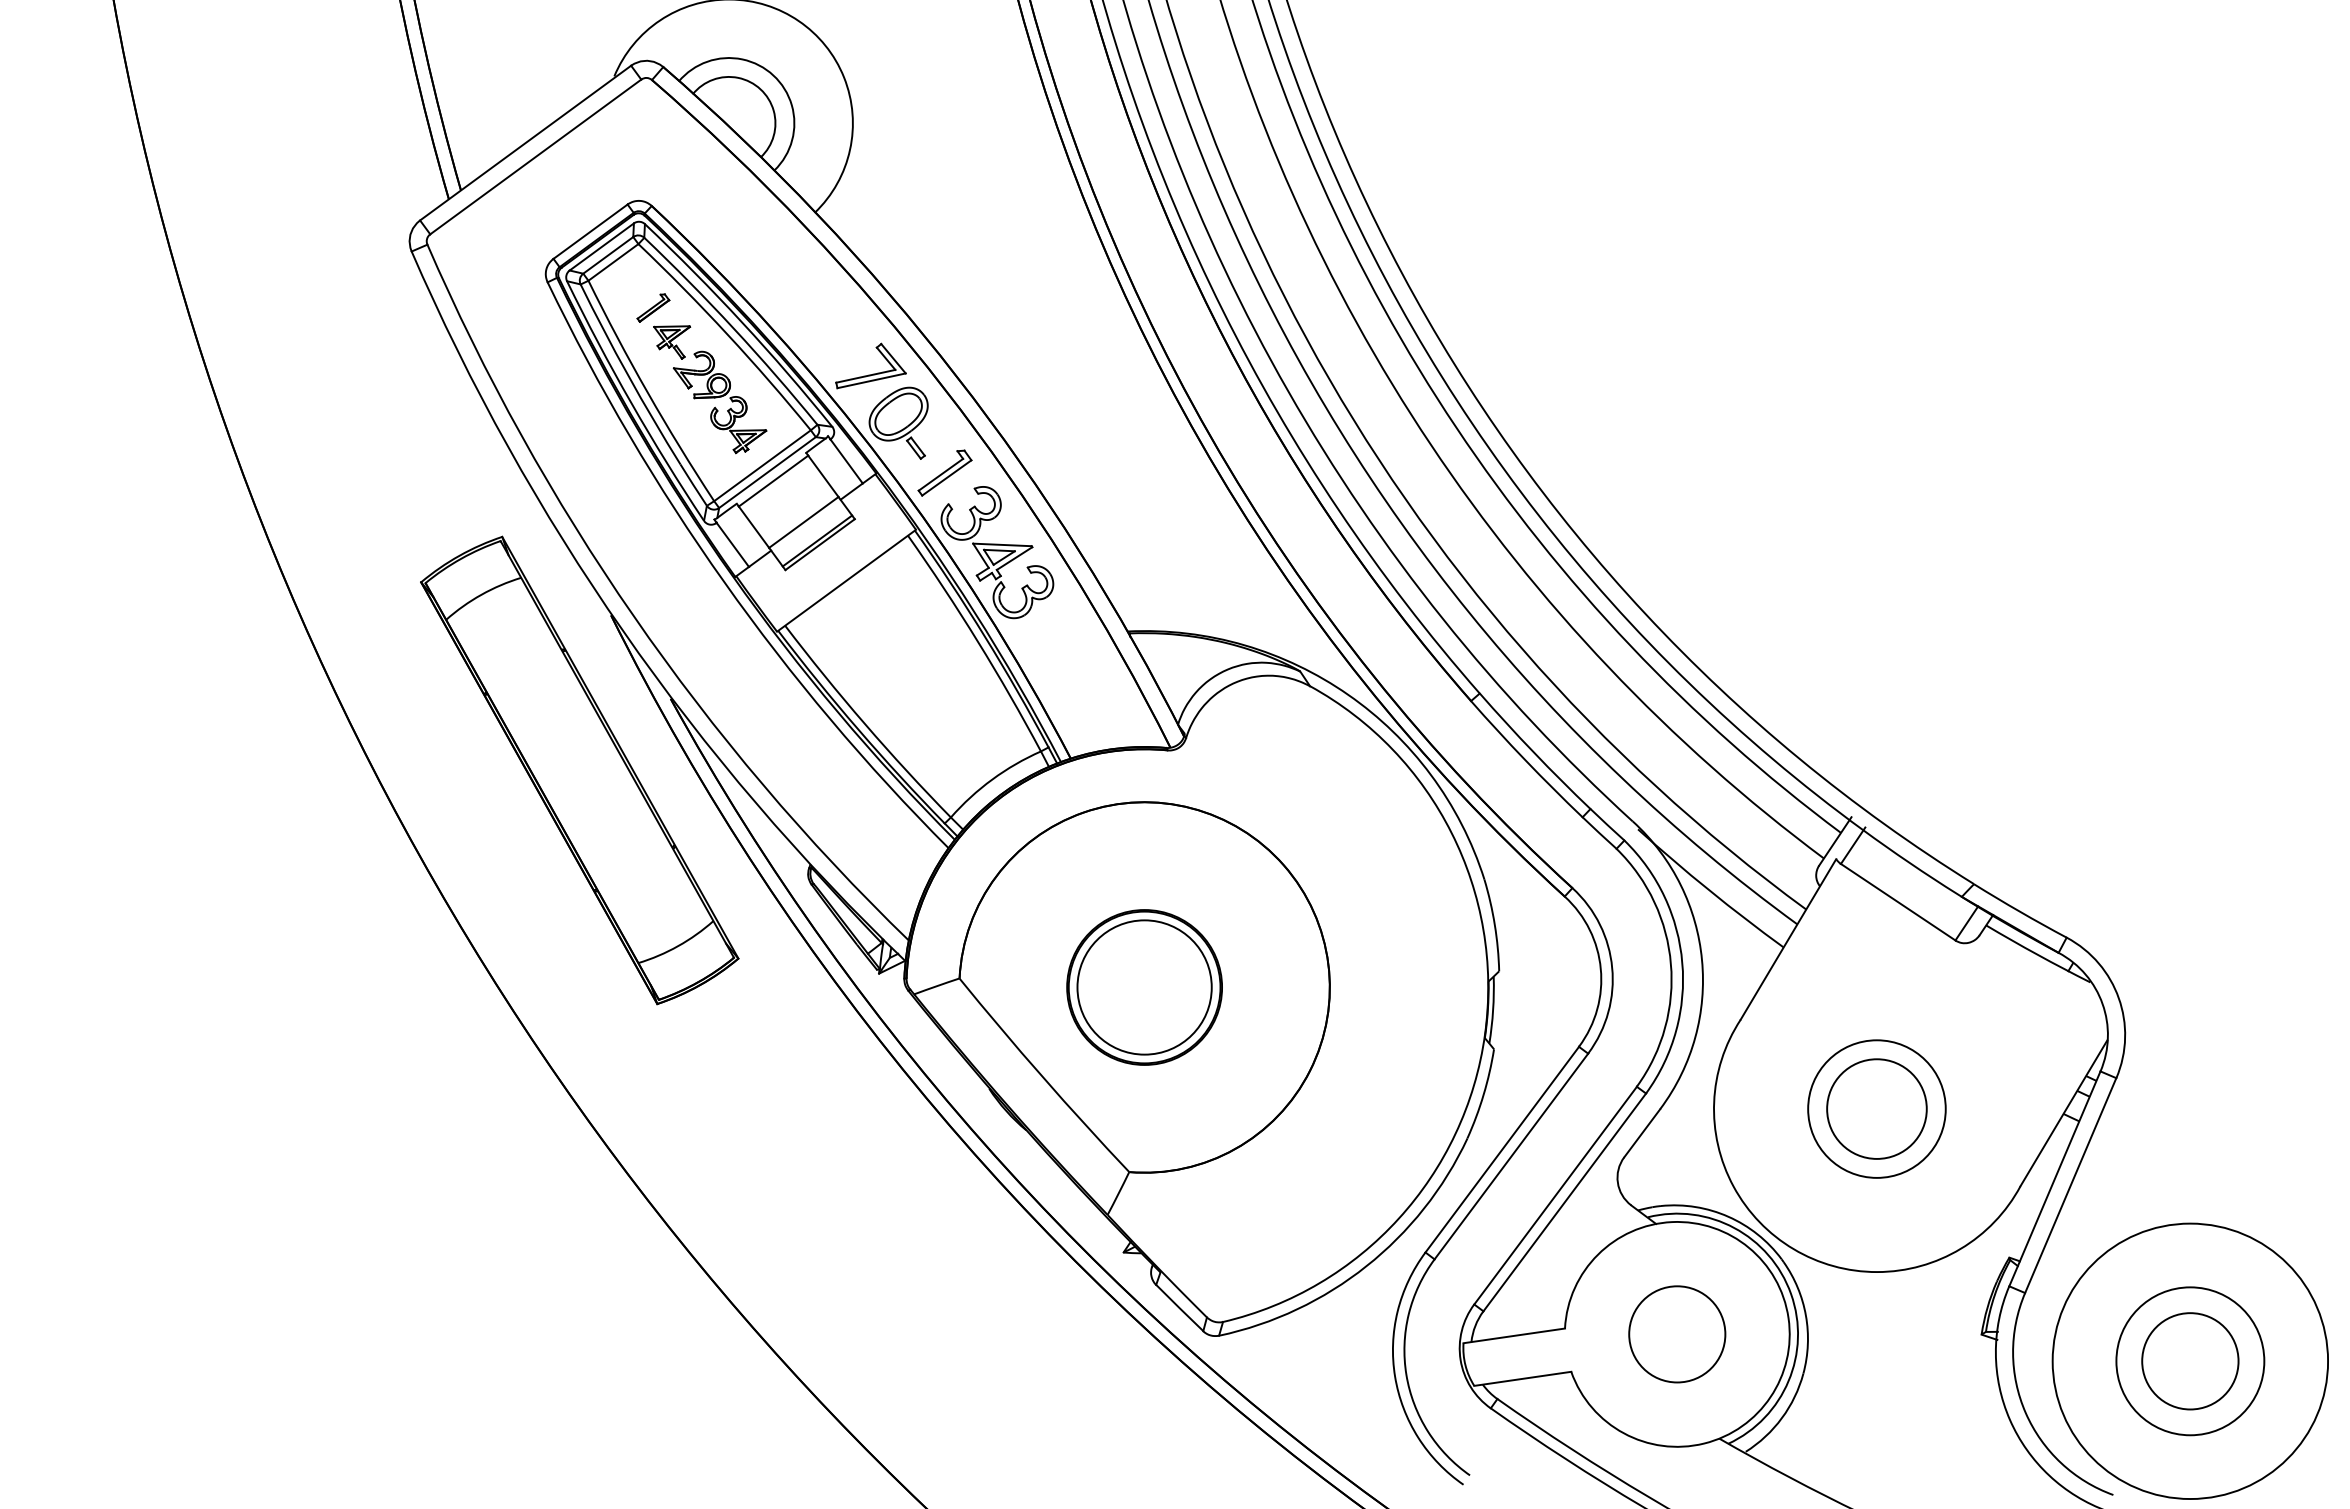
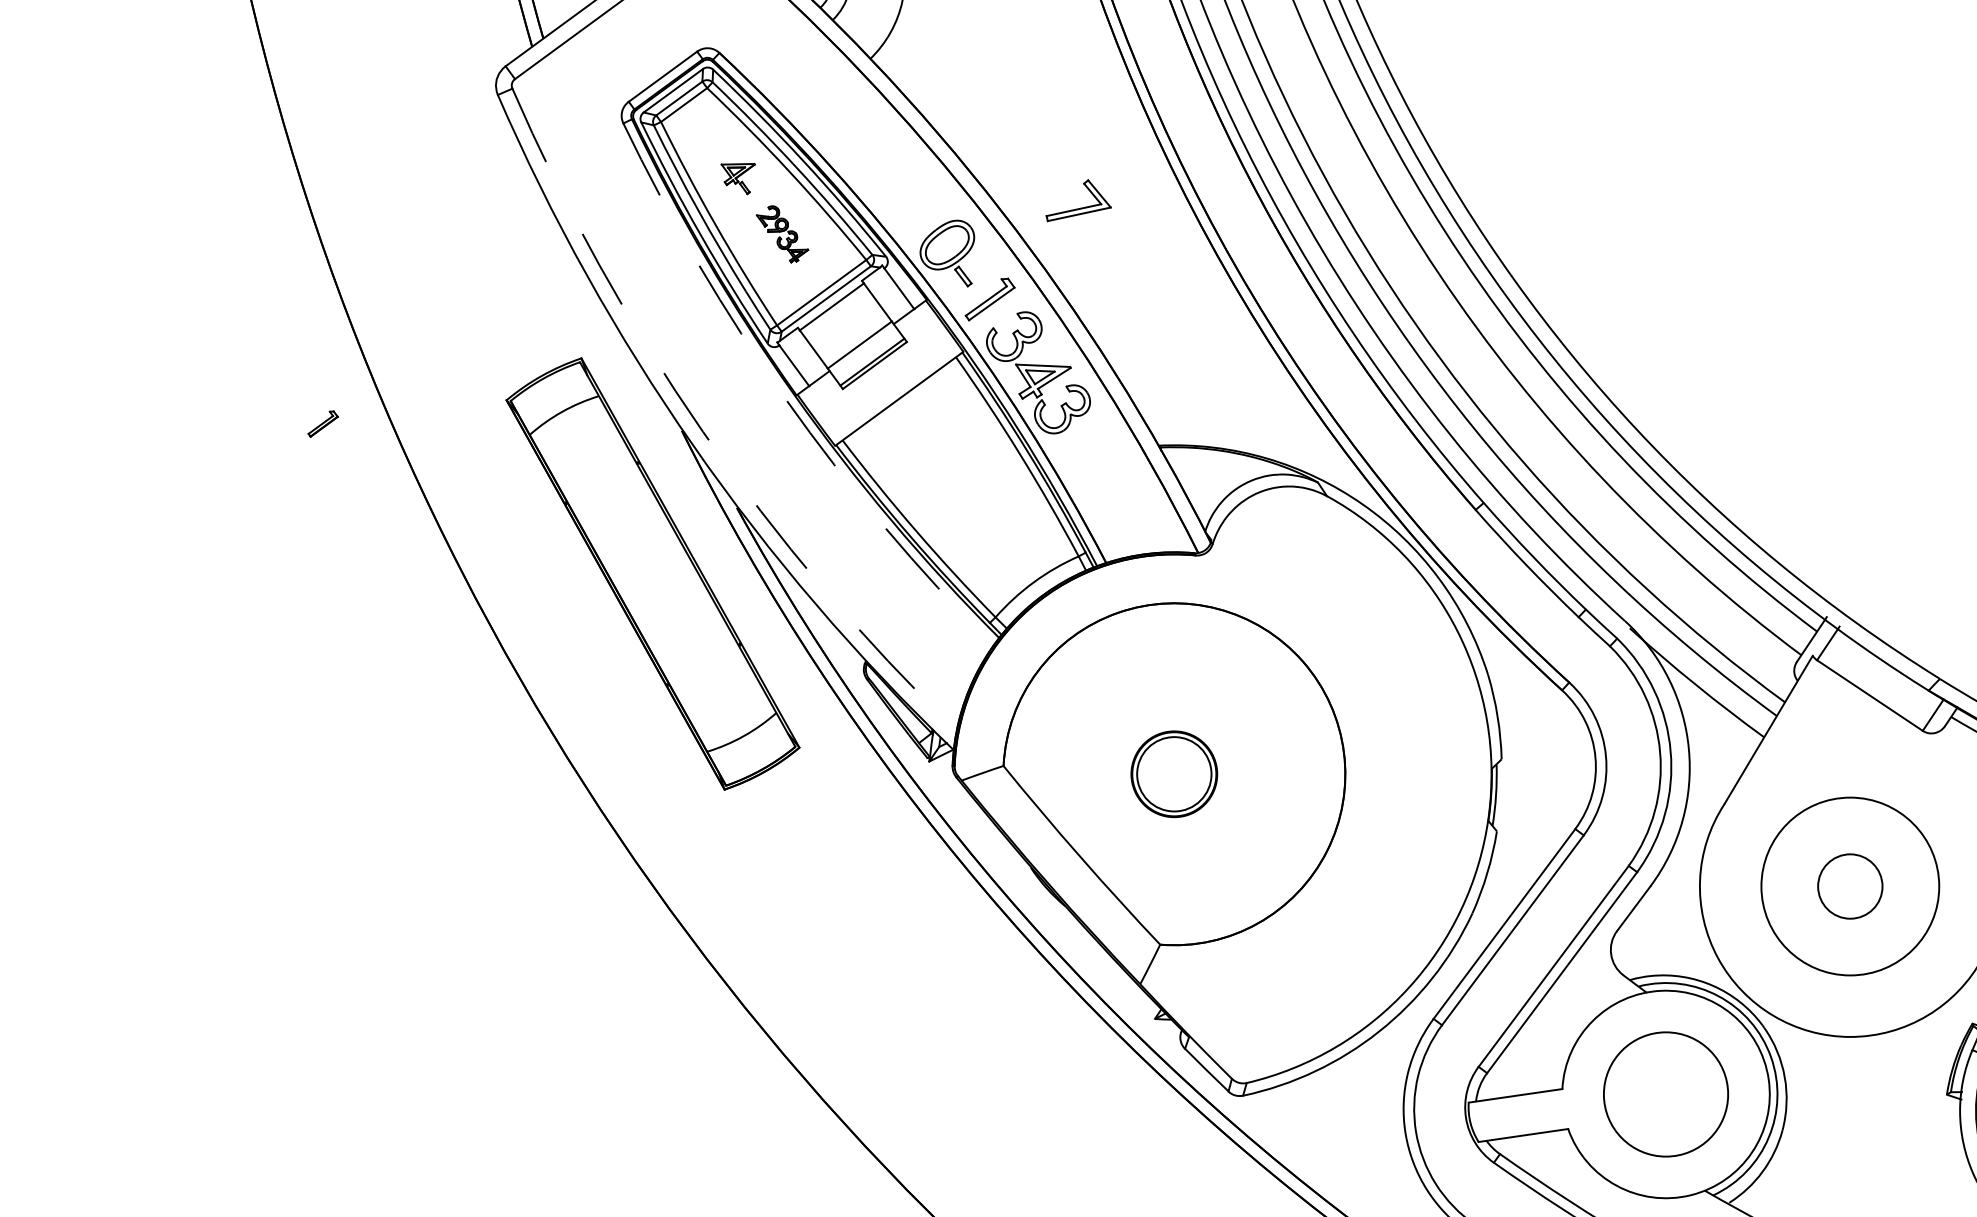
part: (653, 307) -> (323, 423), moved
part: (873, 373) -> (1081, 207), moved
part: (719, 402) -> (781, 234), size x0.6
arc: (724, 582) -> (786, 400), solid -> dashed
arc: (633, 616) -> (702, 431), solid -> dashed
part: (1144, 987) -> (1174, 774), size x0.6
circle: (1876, 1108) -> (1849, 885), size x0.7
circle: (1876, 1108) -> (1849, 885), size x1.4
circle: (1677, 1334) -> (1666, 1094), size x1.4

